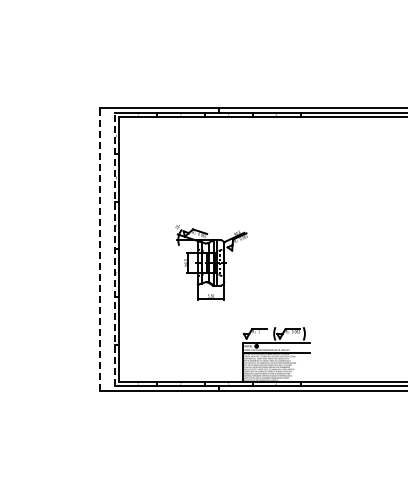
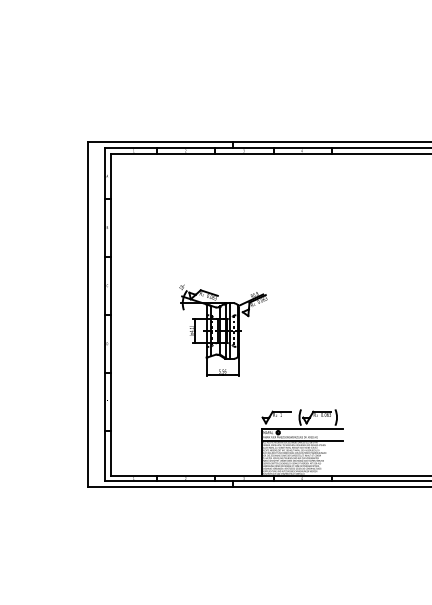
line: (100, 249) -> (87, 314), dashed -> solid
line: (114, 249) -> (105, 314), dashed -> solid

